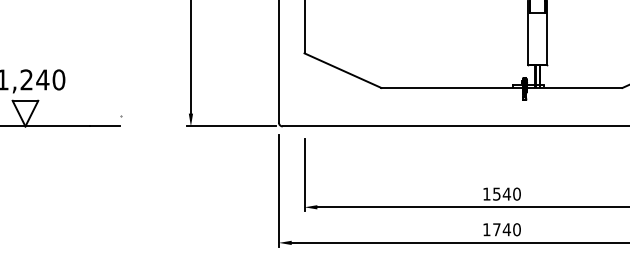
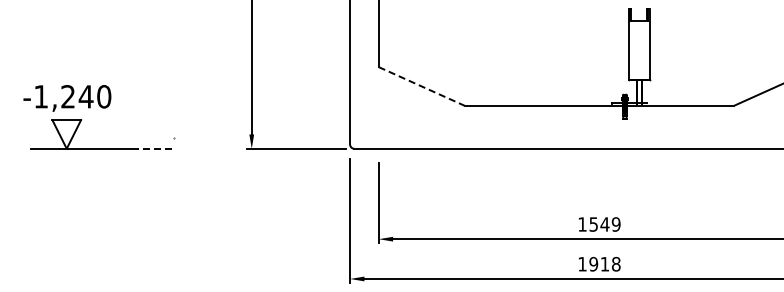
line: (343, 70) -> (422, 86), solid -> dashed
line: (104, 126) -> (155, 148), solid -> dashed
text: (516, 194) -> (615, 224), 1540 -> 1549
text: (506, 229) -> (604, 263), 1740 -> 1918

